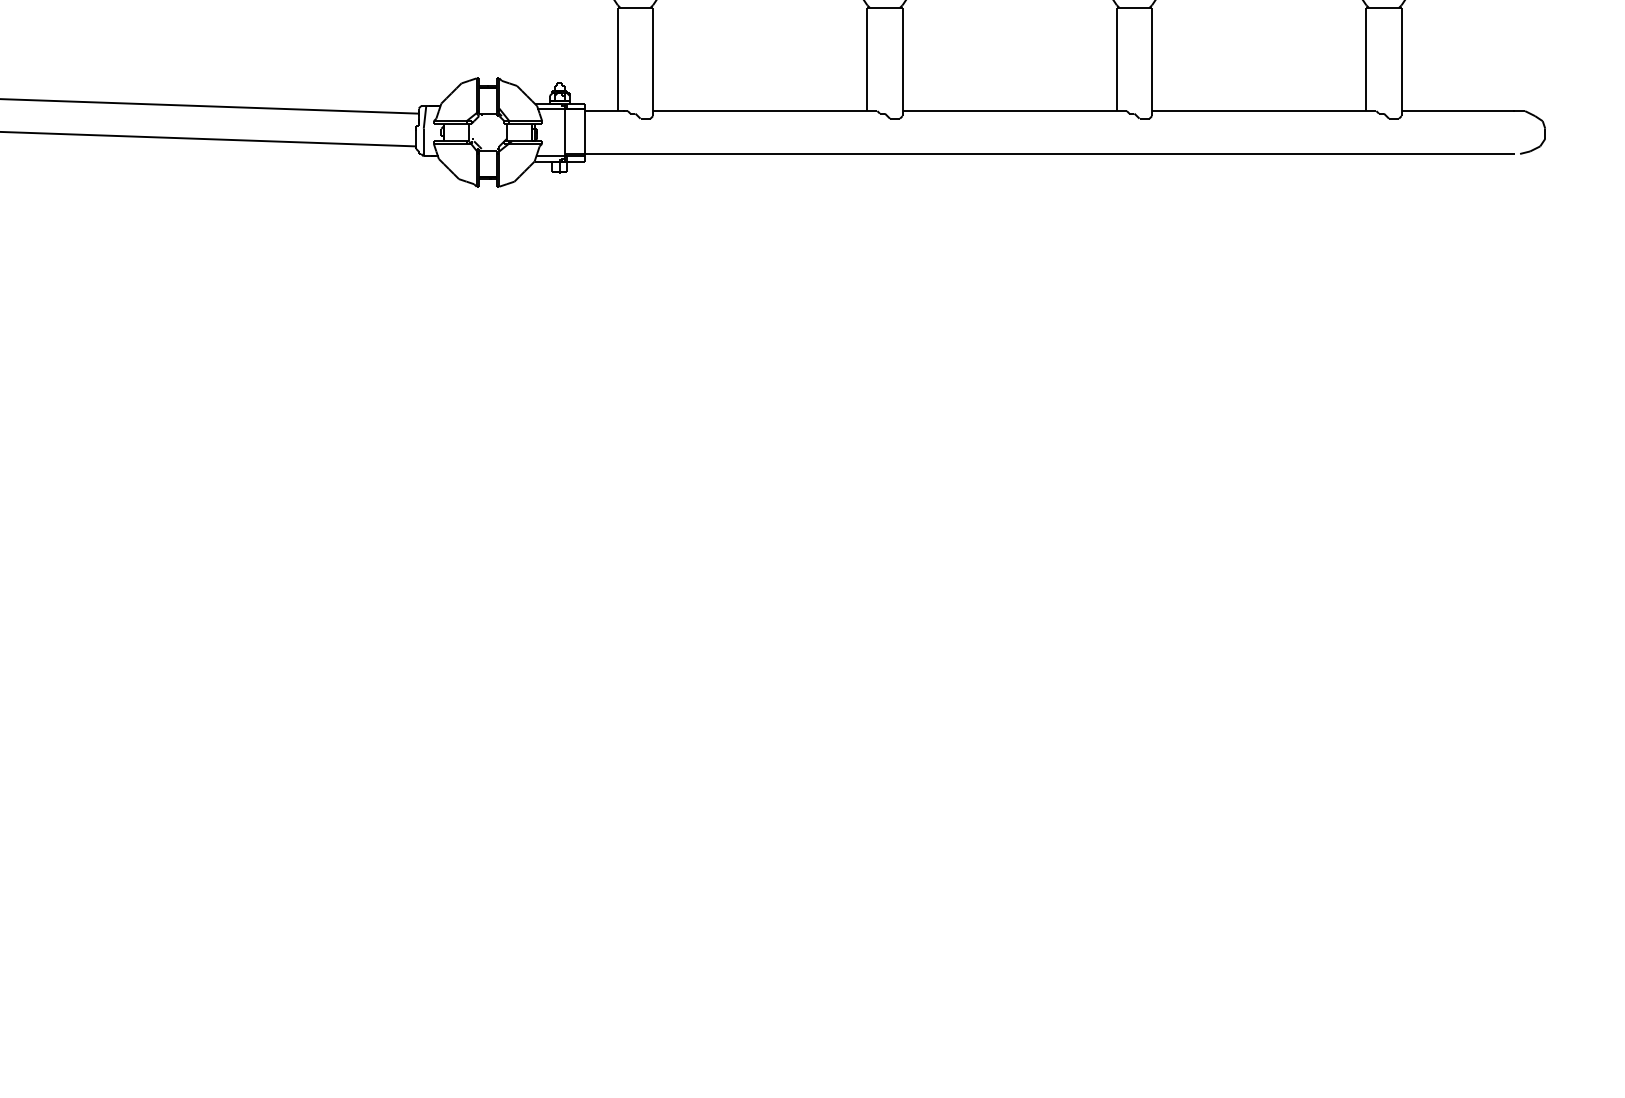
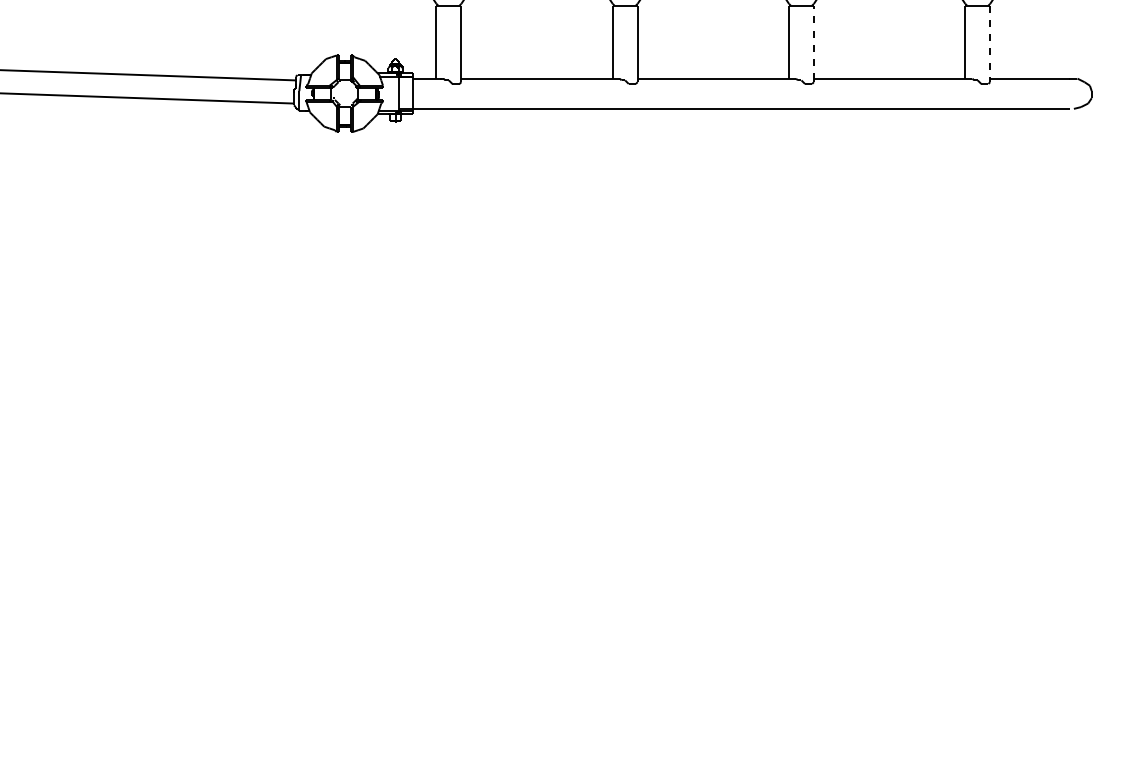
line: (1151, 59) -> (813, 42), solid -> dashed
line: (1402, 61) -> (990, 43), solid -> dashed

